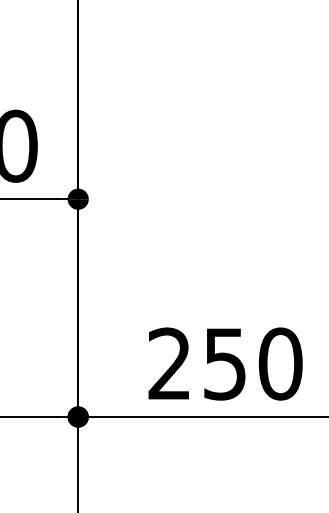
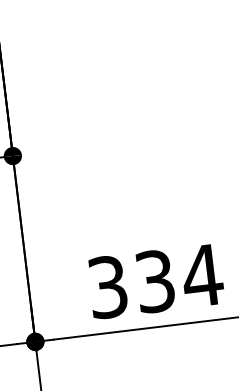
text: (225, 363) -> (155, 280), 250 -> 334

